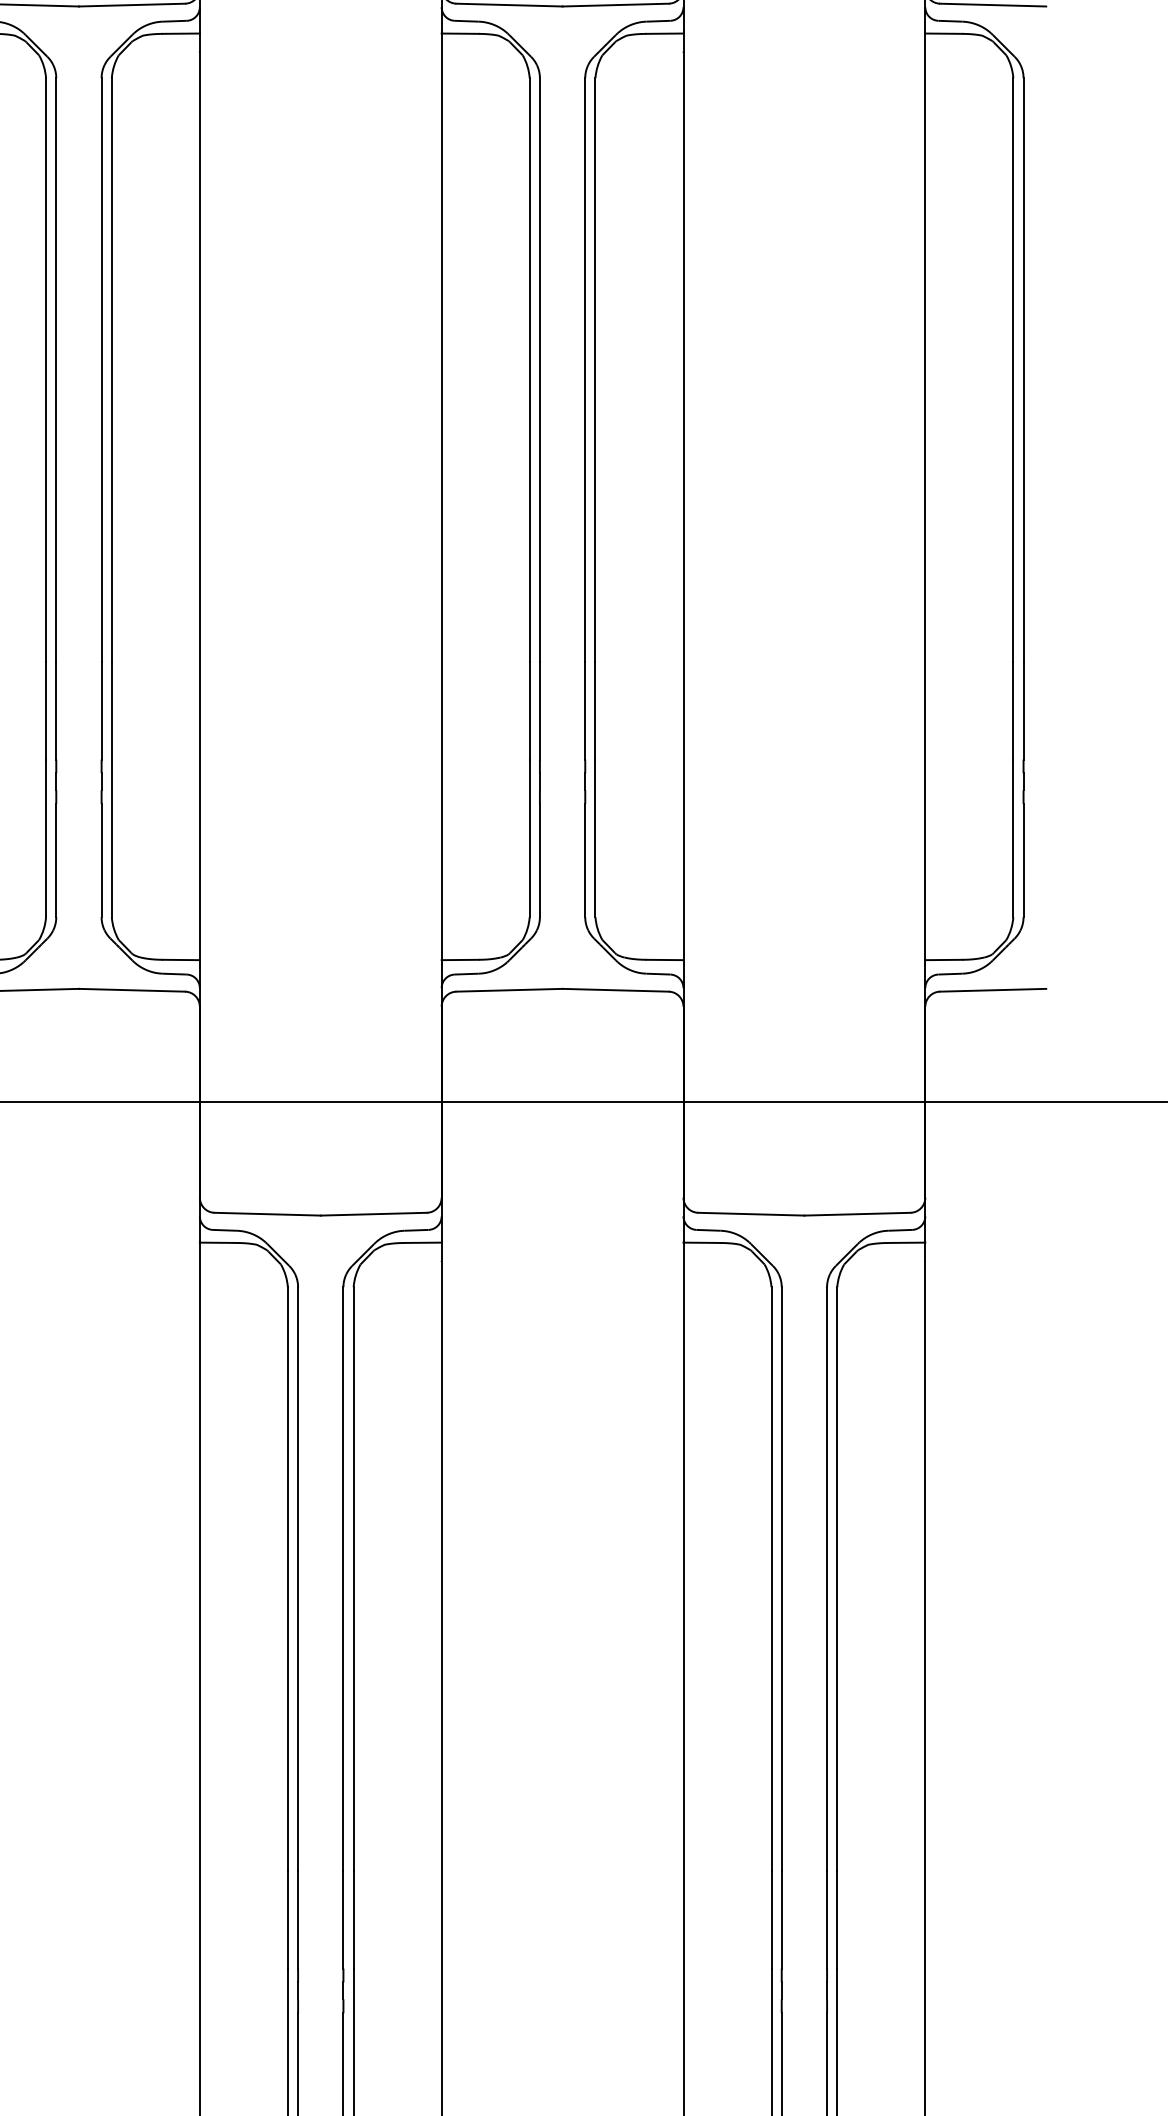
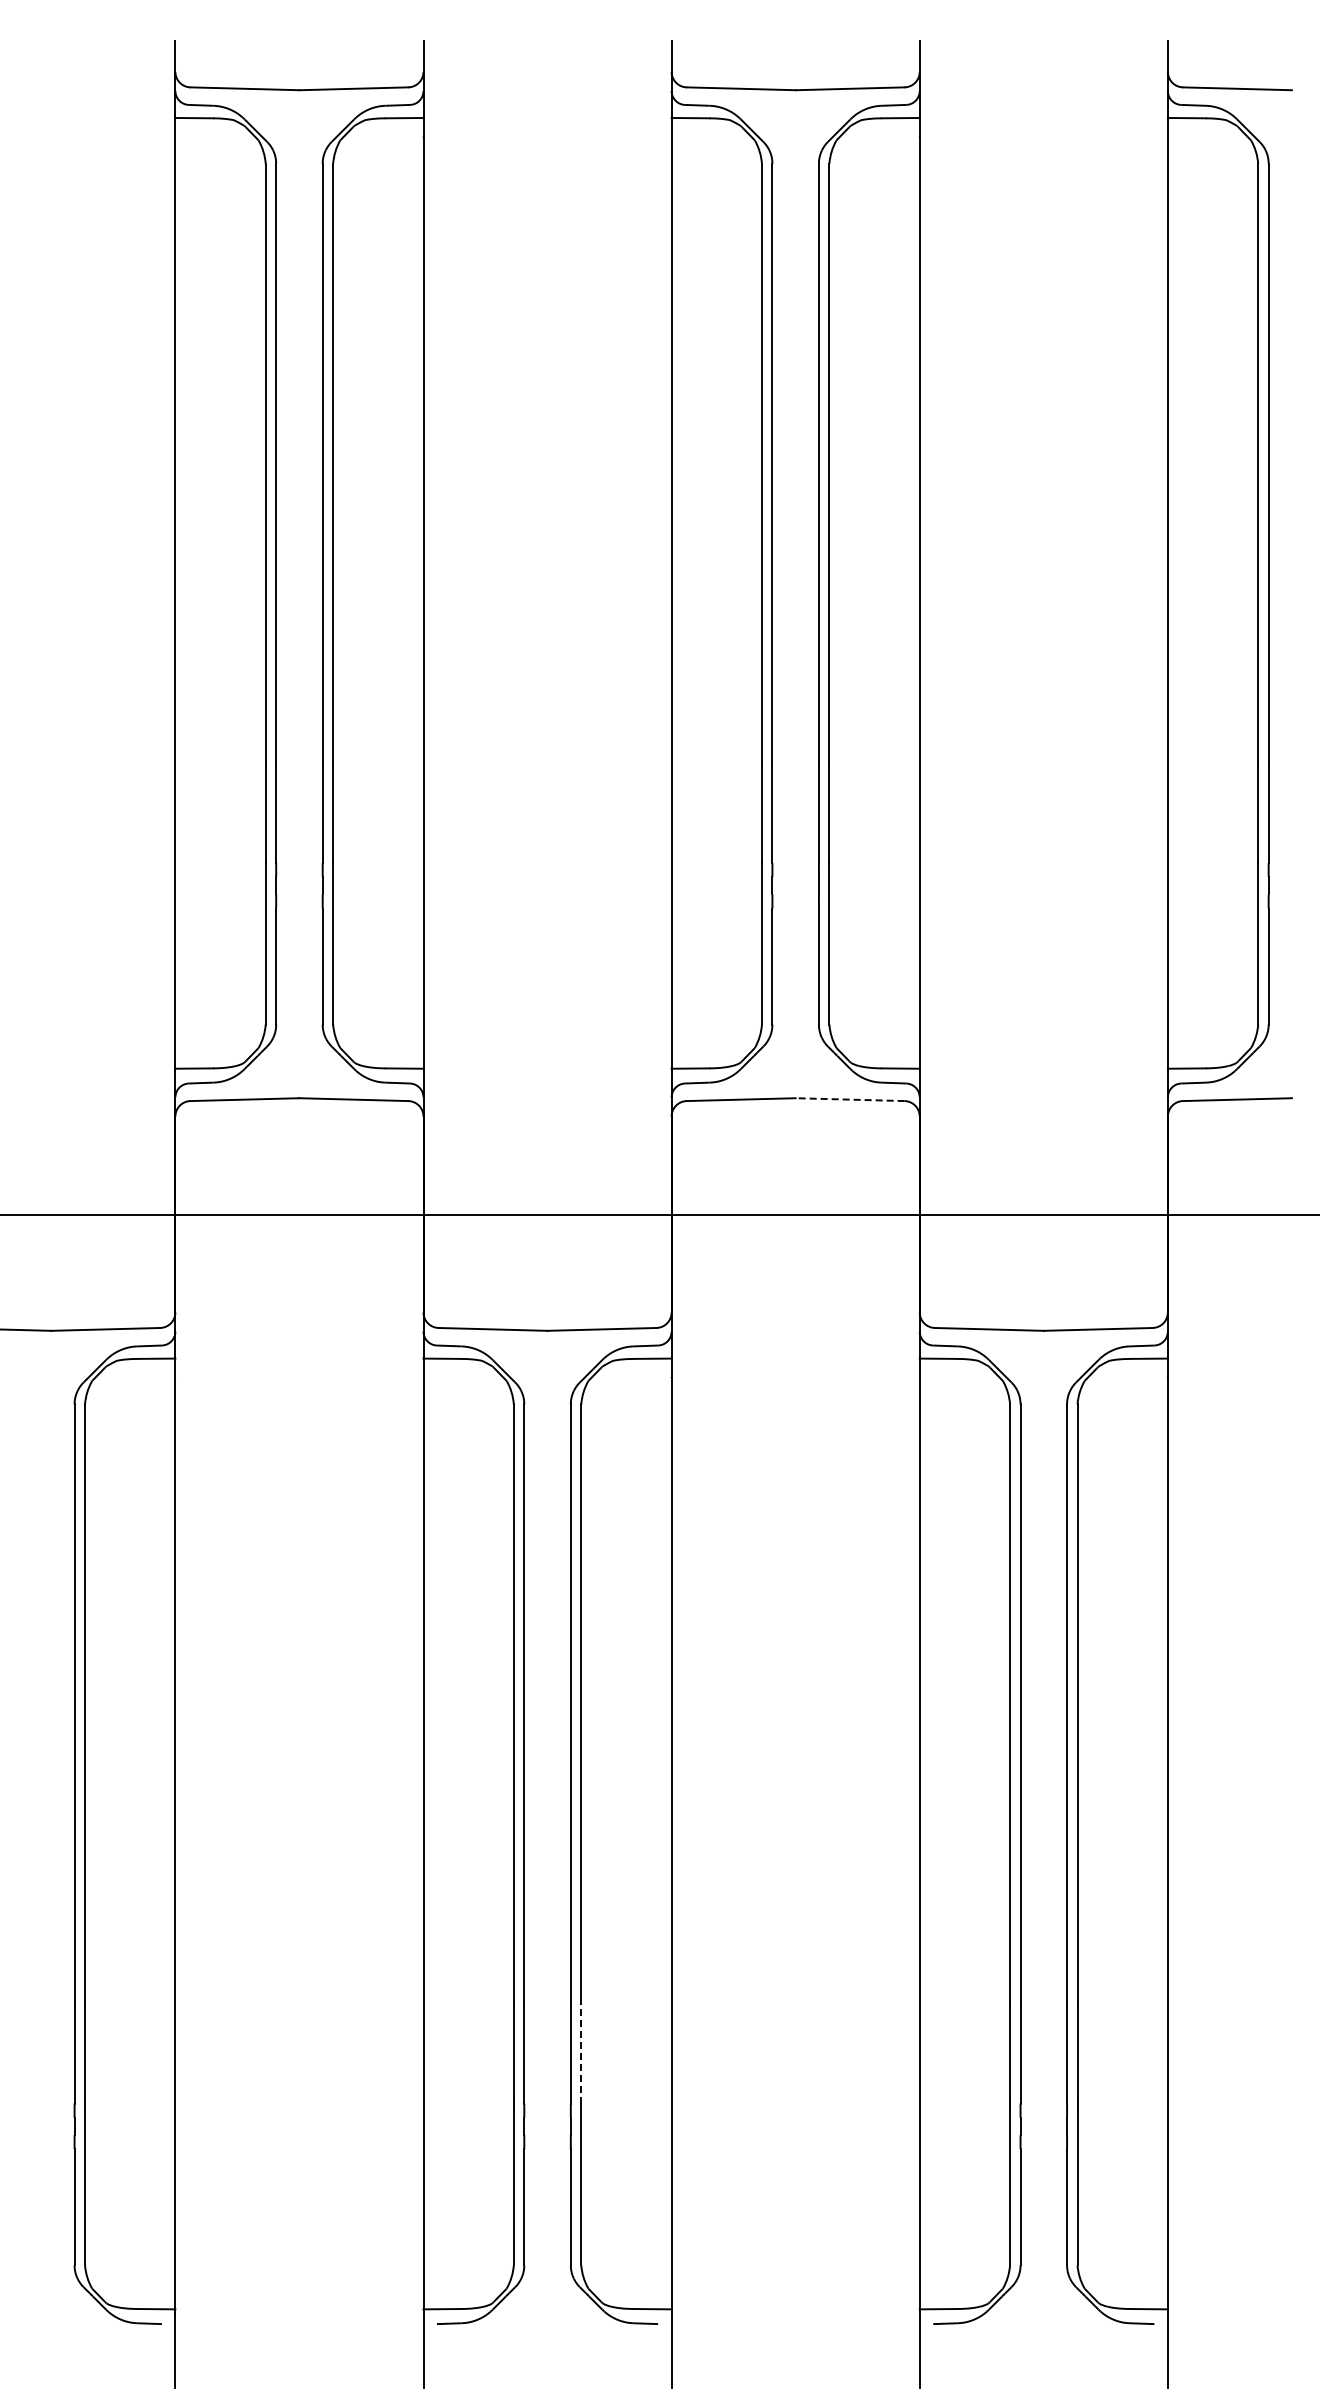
line: (615, 990) -> (849, 1099), solid -> dashed
line: (353, 1918) -> (581, 2052), solid -> dashed

